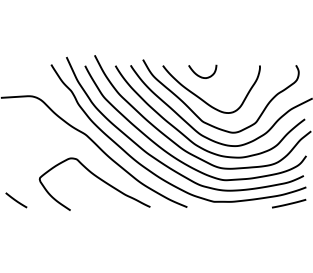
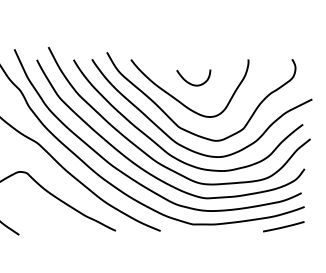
curve: (198, 74) -> (188, 81), moved

